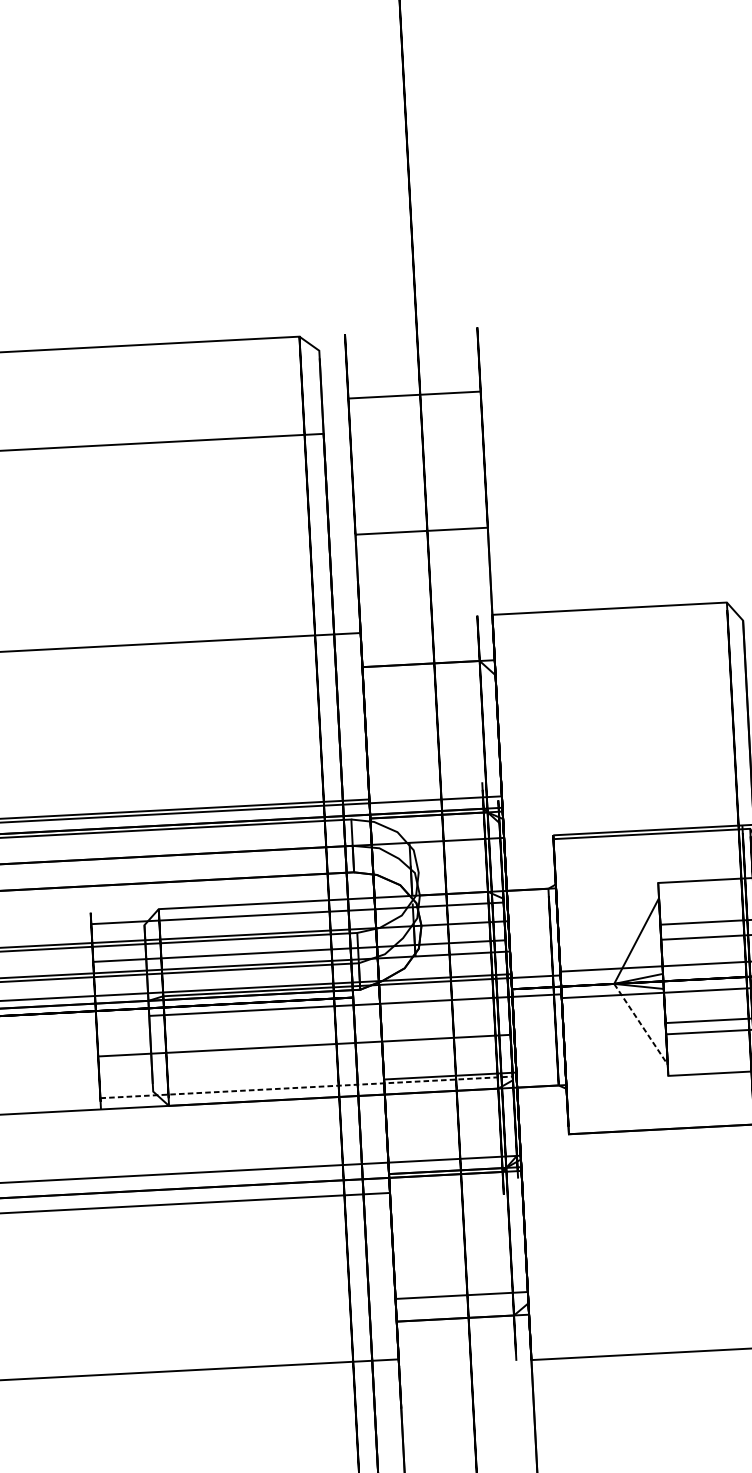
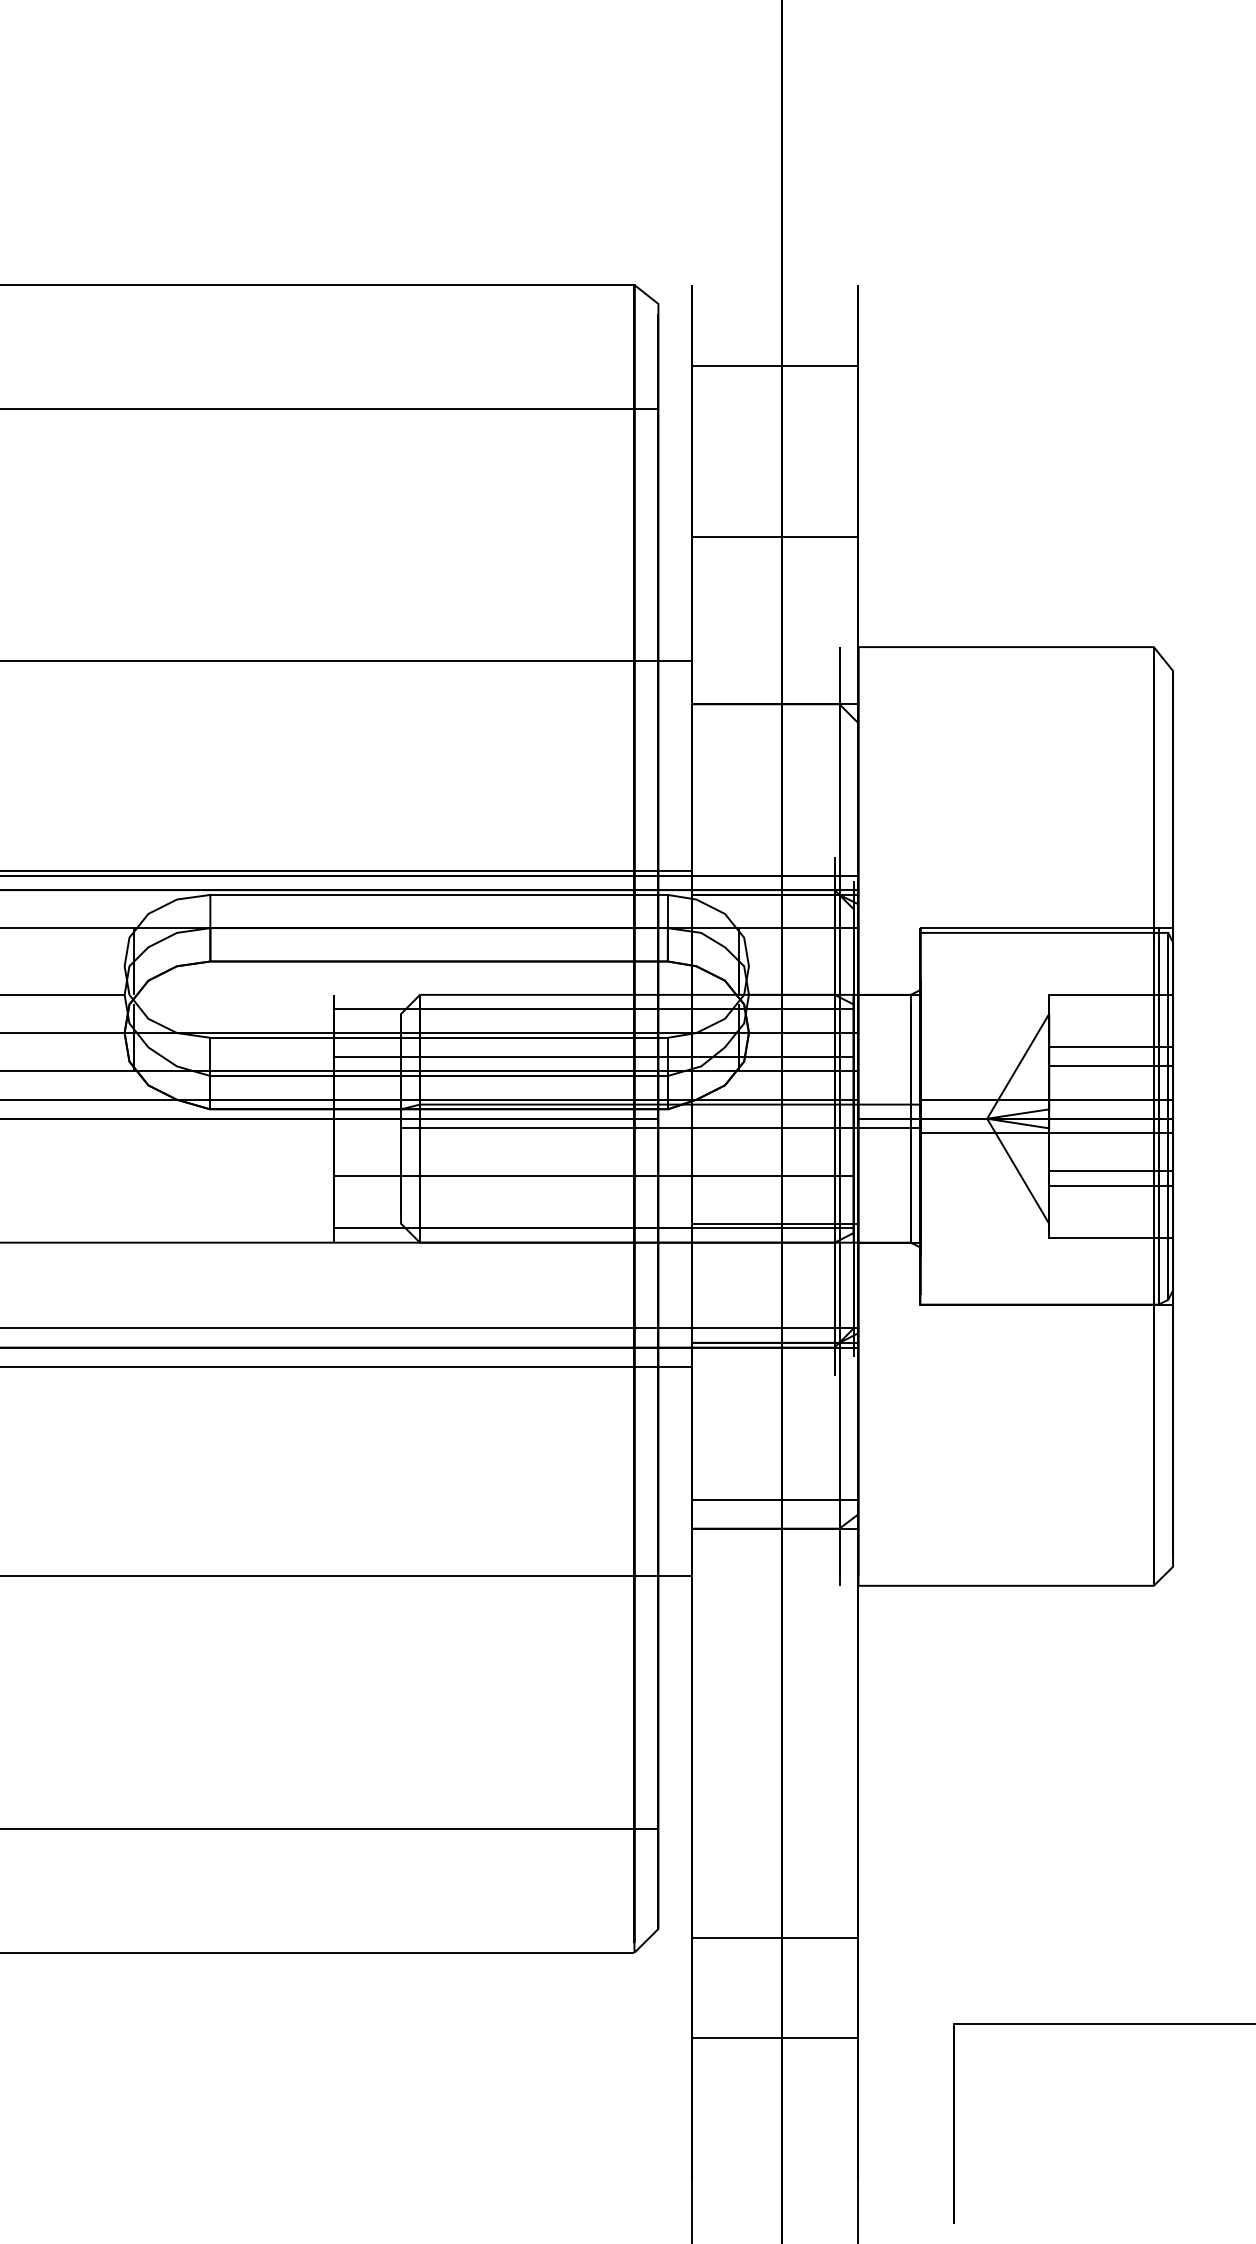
line: (641, 1024) -> (1018, 1171), dashed -> solid
line: (306, 1087) -> (593, 1228), dashed -> solid

